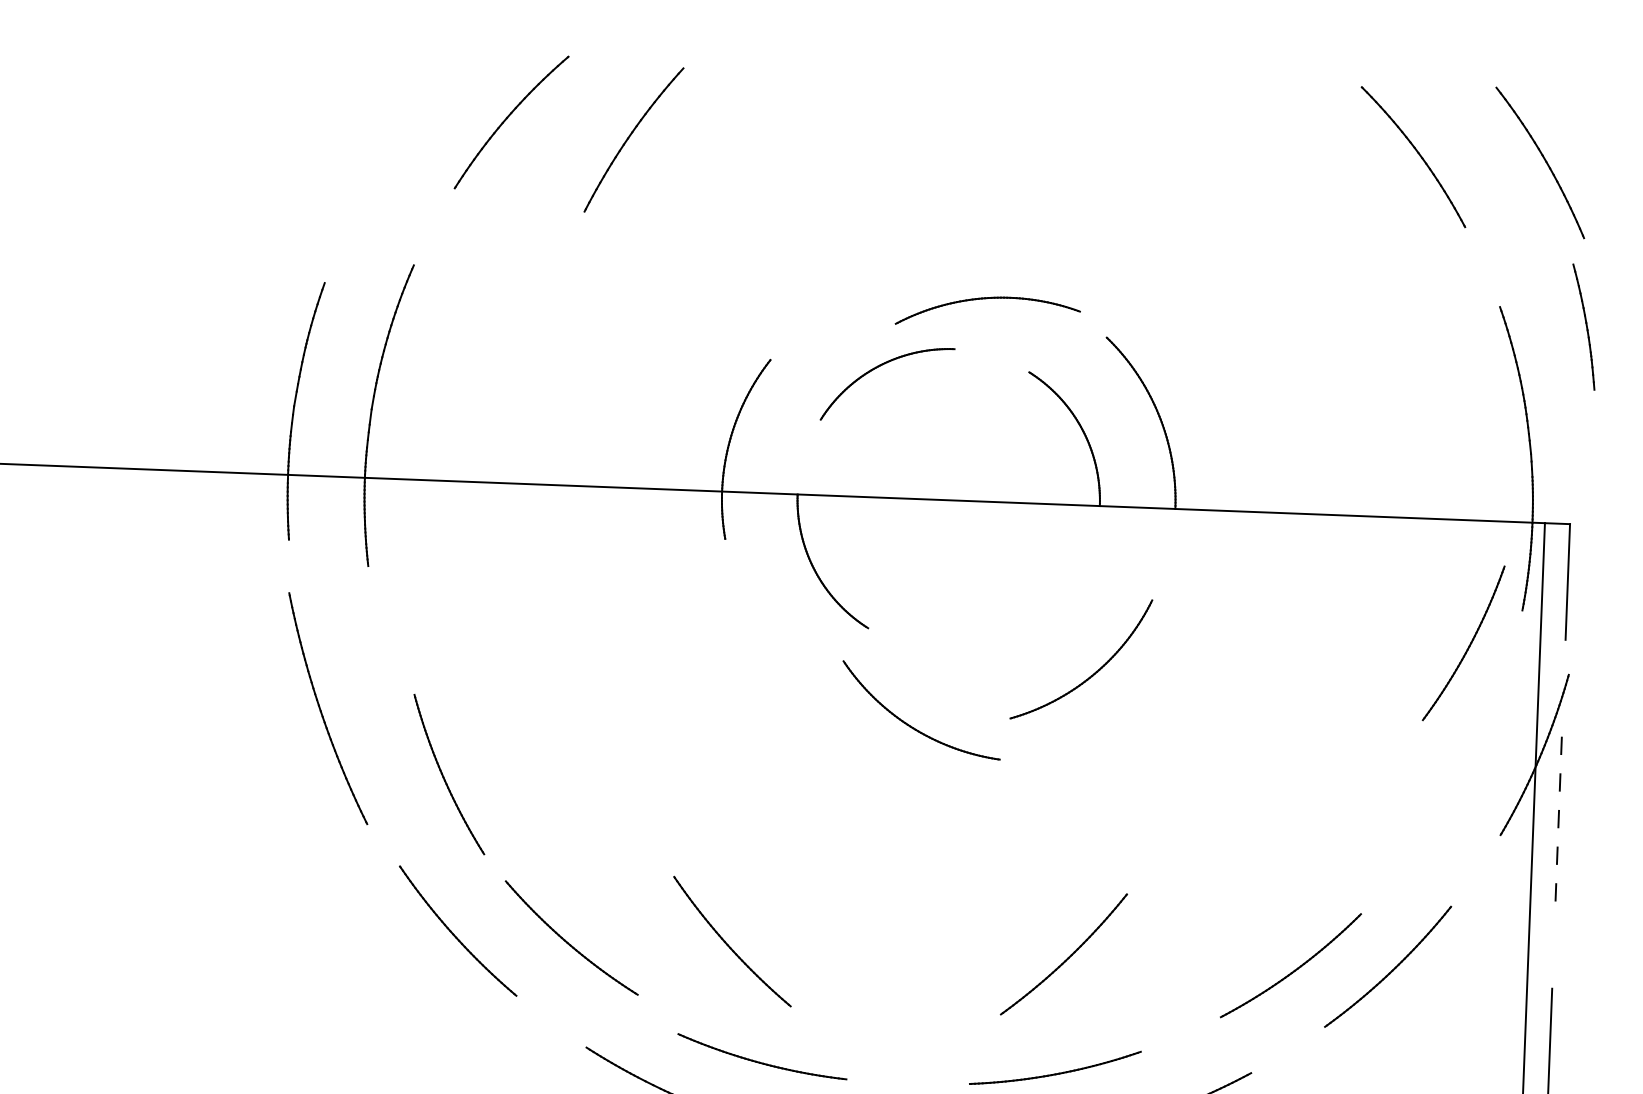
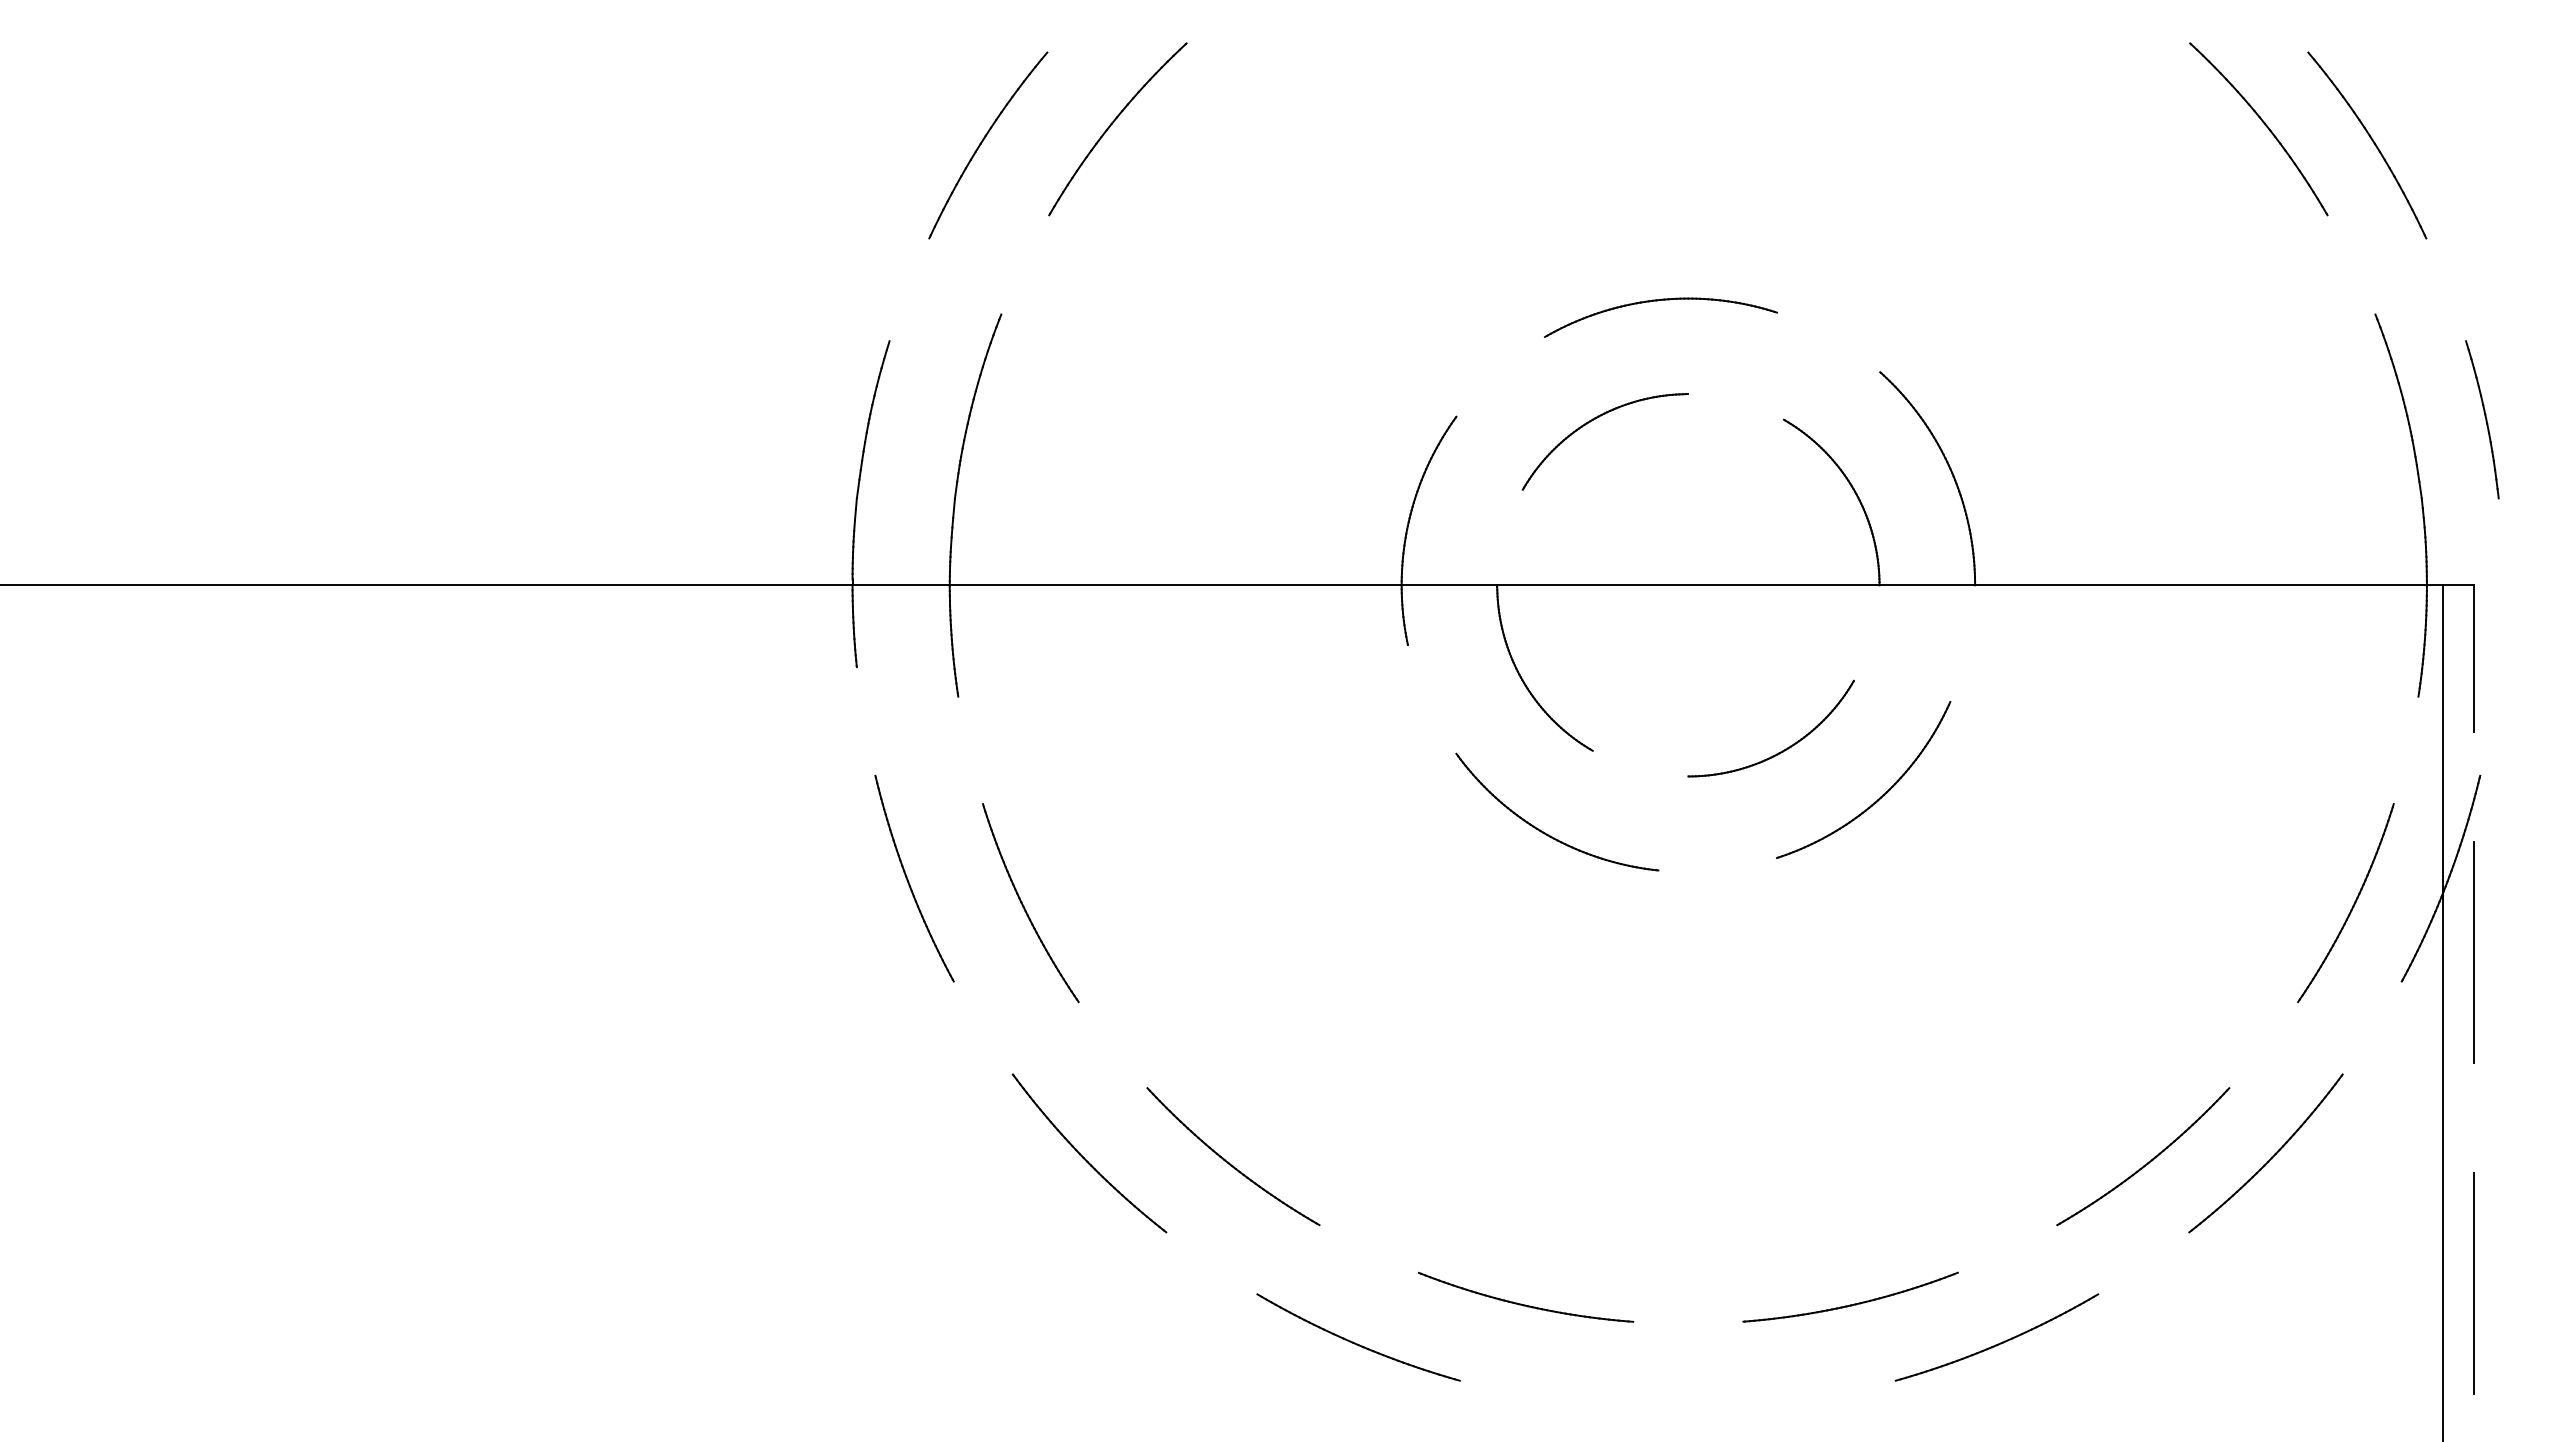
part: (630, 136) -> (983, 141), moved
part: (1545, 161) -> (2373, 143), moved
part: (986, 299) -> (1658, 301), moved
part: (1584, 326) -> (2482, 419), moved
part: (1020, 632) -> (1785, 748), added
part: (1468, 647) -> (2351, 907), moved
part: (328, 708) -> (914, 878), size x0.71
part: (913, 727) -> (1547, 833), moved
part: (444, 777) -> (1024, 906), moved
line: (1558, 813) -> (2474, 951), dashed -> solid
part: (728, 944) -> (1431, 1157), removed
part: (1067, 957) -> (1860, 1157), removed
part: (761, 1062) -> (1525, 1304), moved

